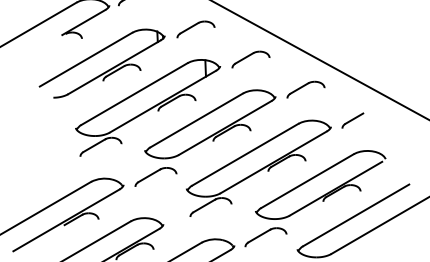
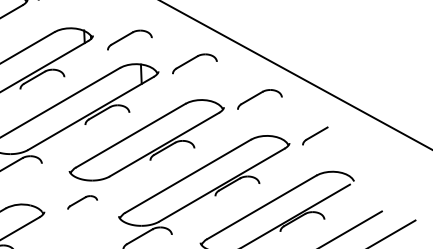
part: (195, 29) -> (129, 40), moved
part: (155, 176) -> (82, 201), size x0.6

